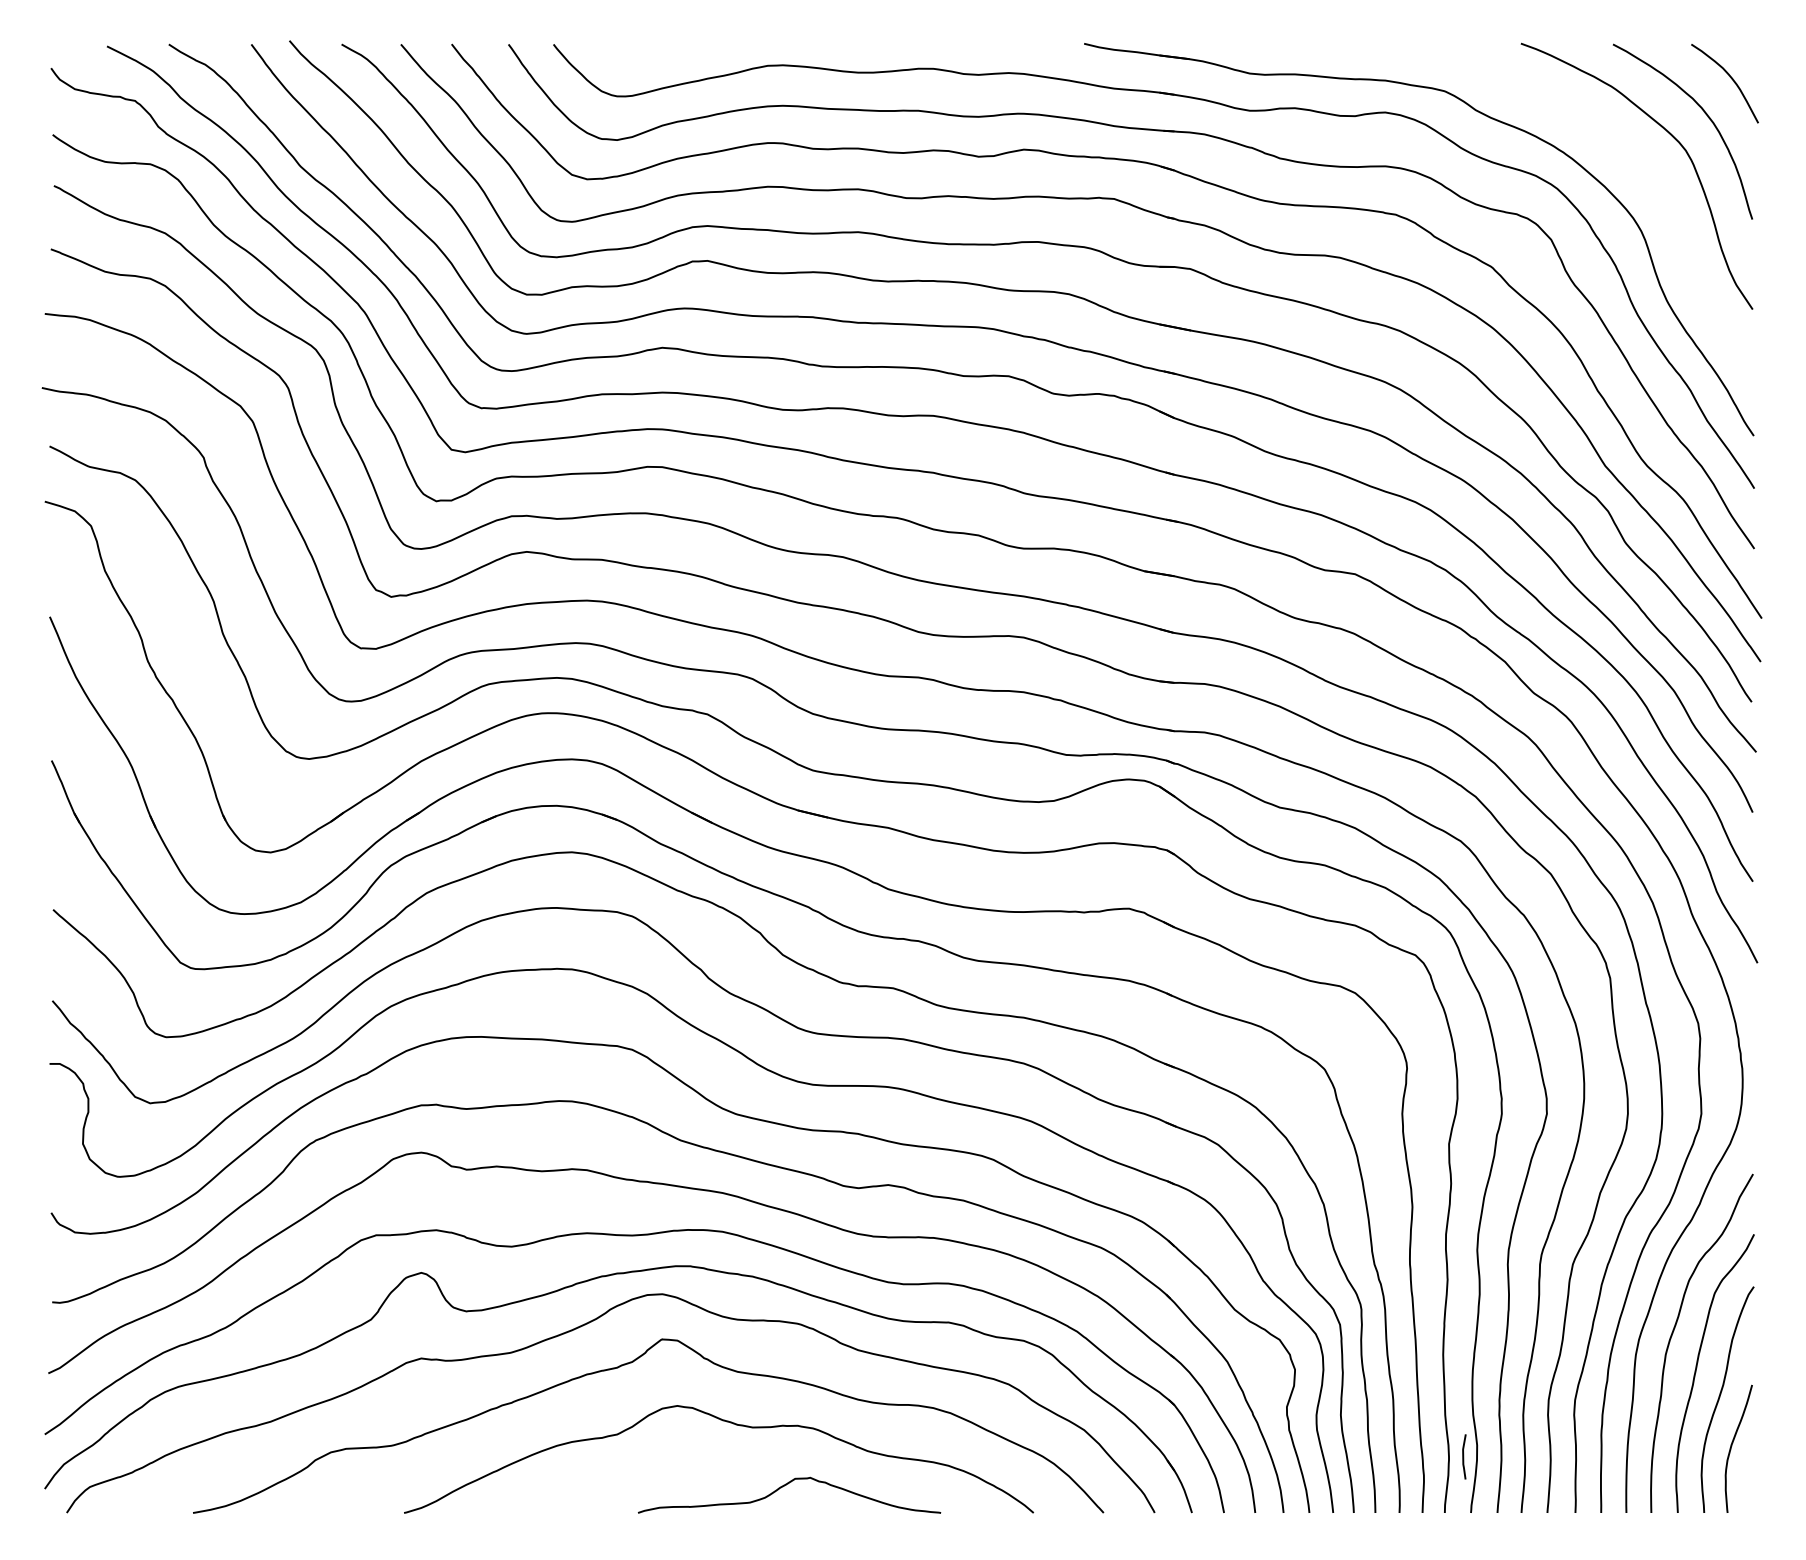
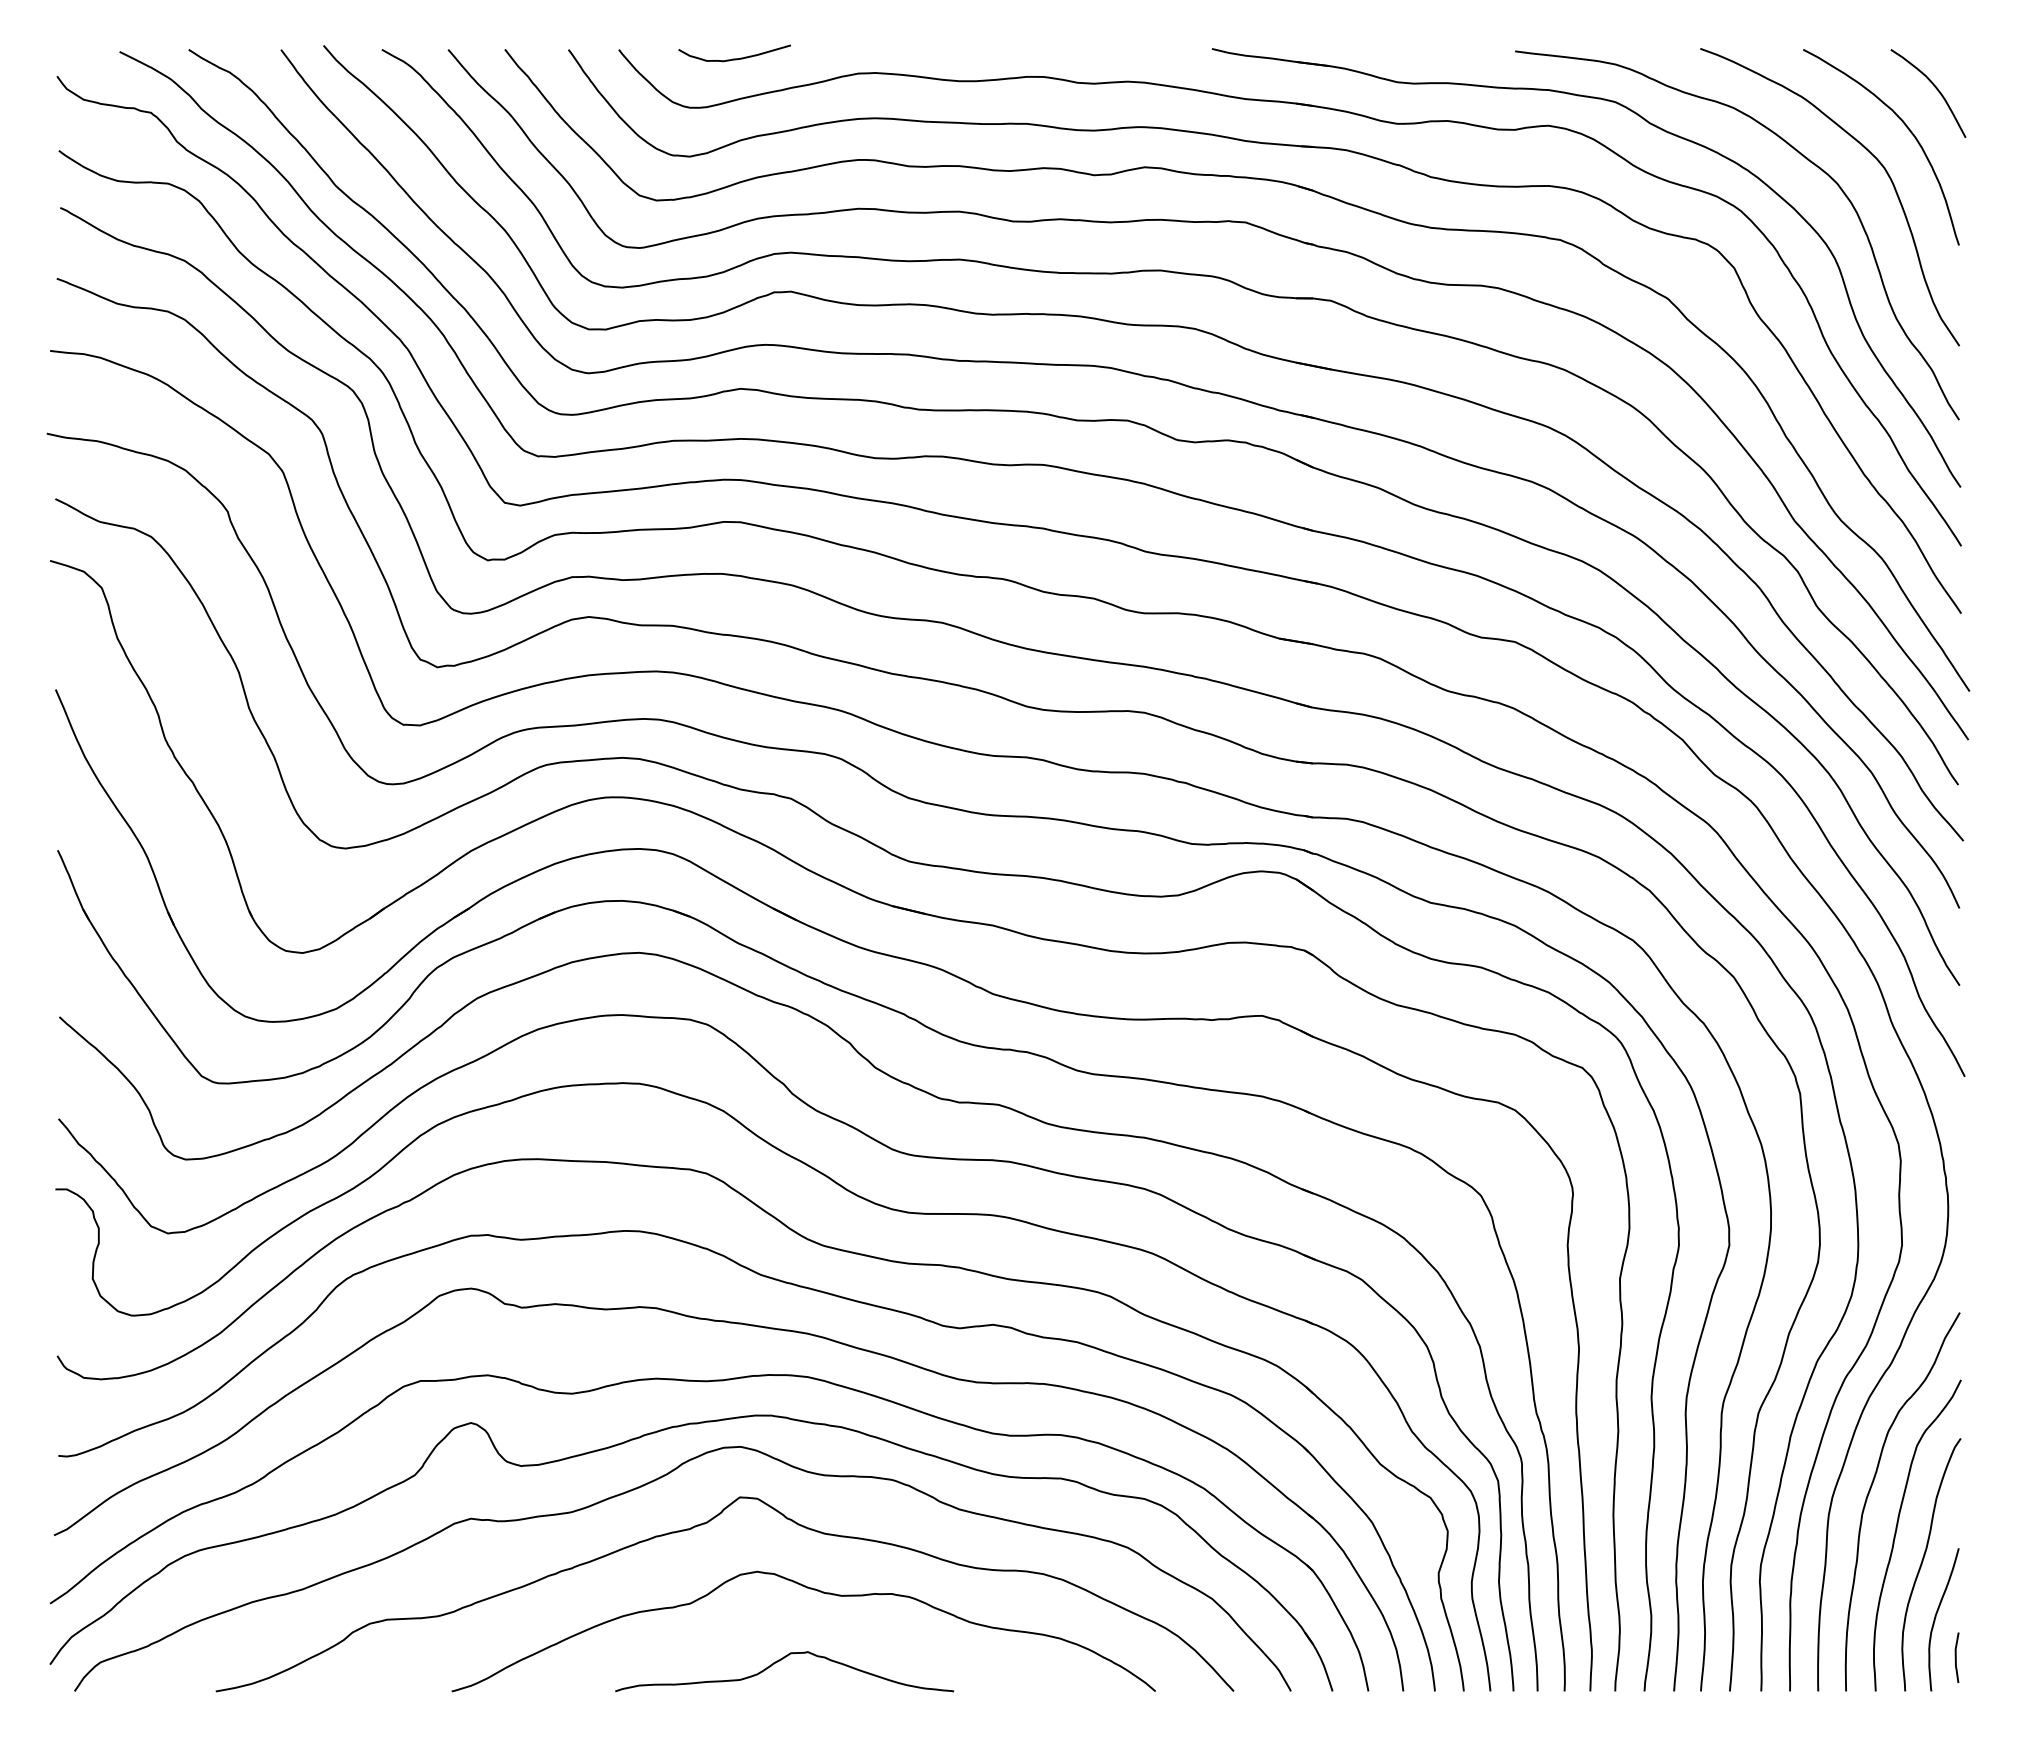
curve: (657, 52) -> (734, 58), added
curve: (1608, 137) -> (1798, 153), added
line: (1463, 1456) -> (1956, 1657), moved
curve: (784, 1486) -> (779, 1661), moved

